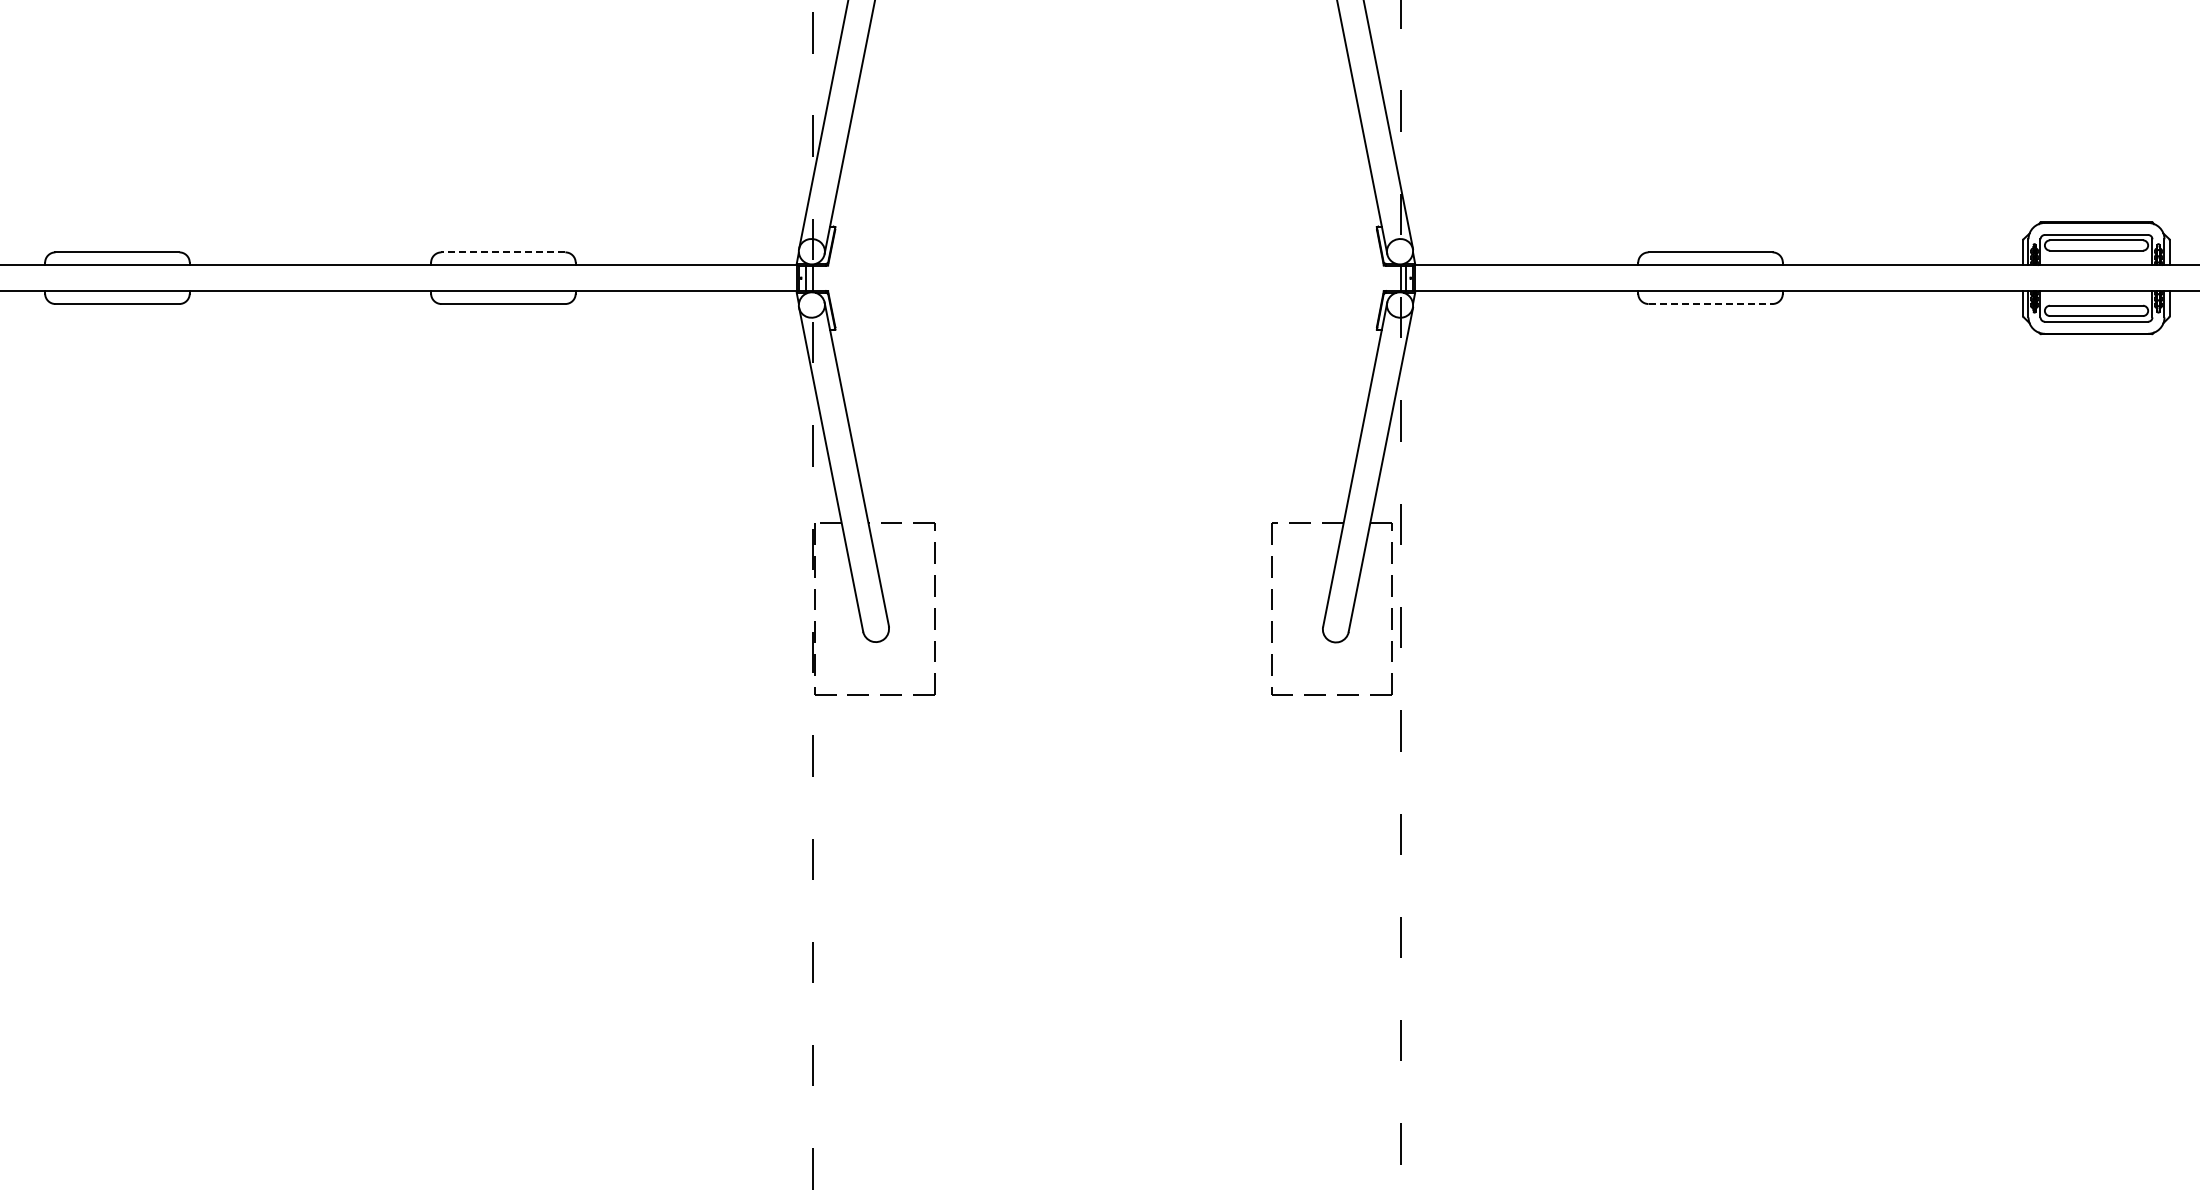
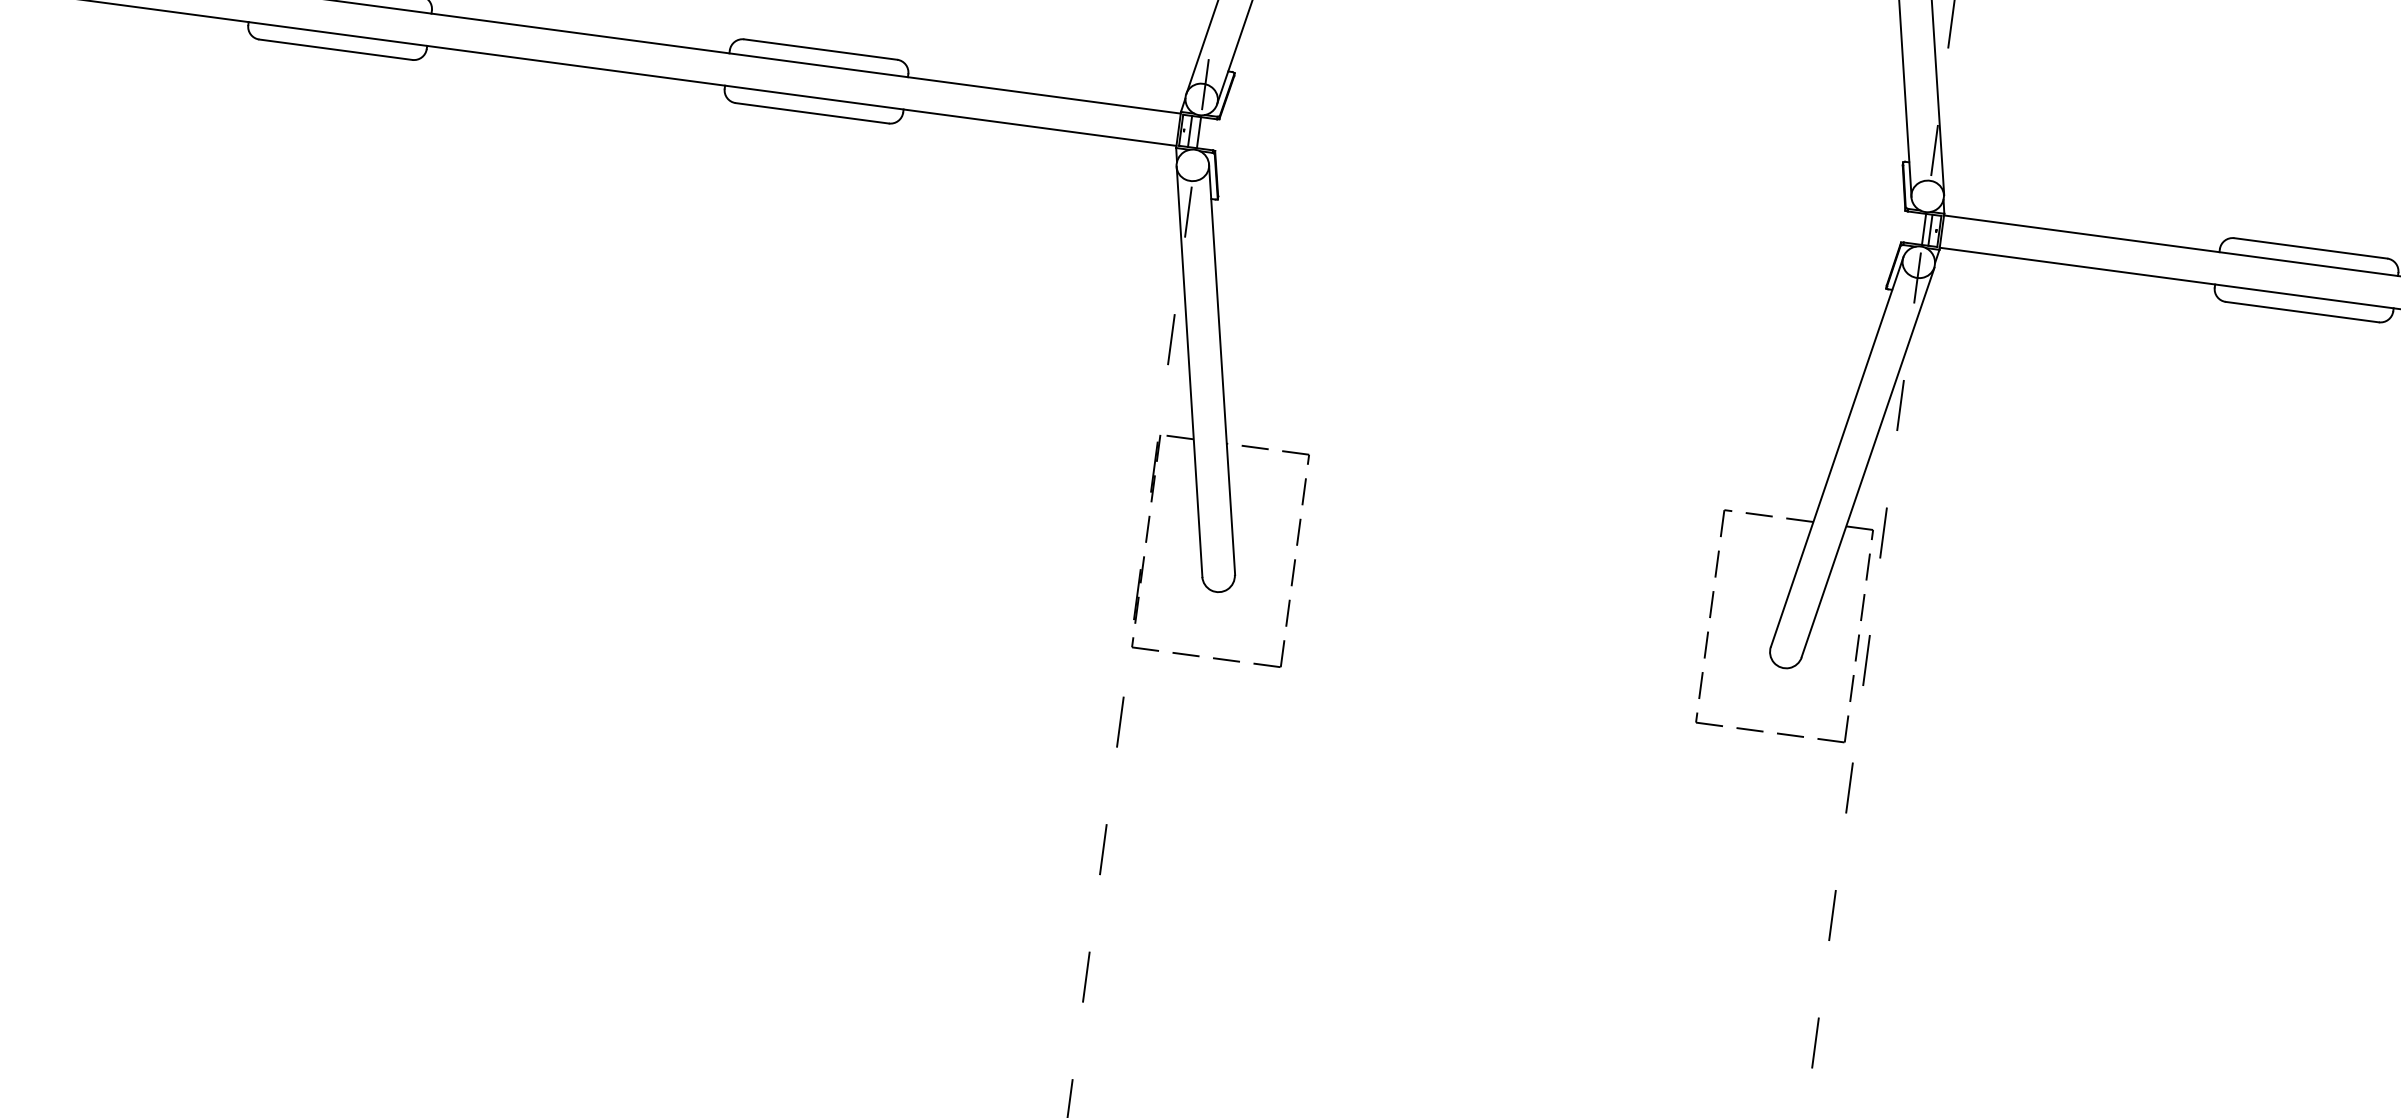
line: (503, 252) -> (820, 49), dashed -> solid
line: (1710, 304) -> (2302, 312), dashed -> solid

